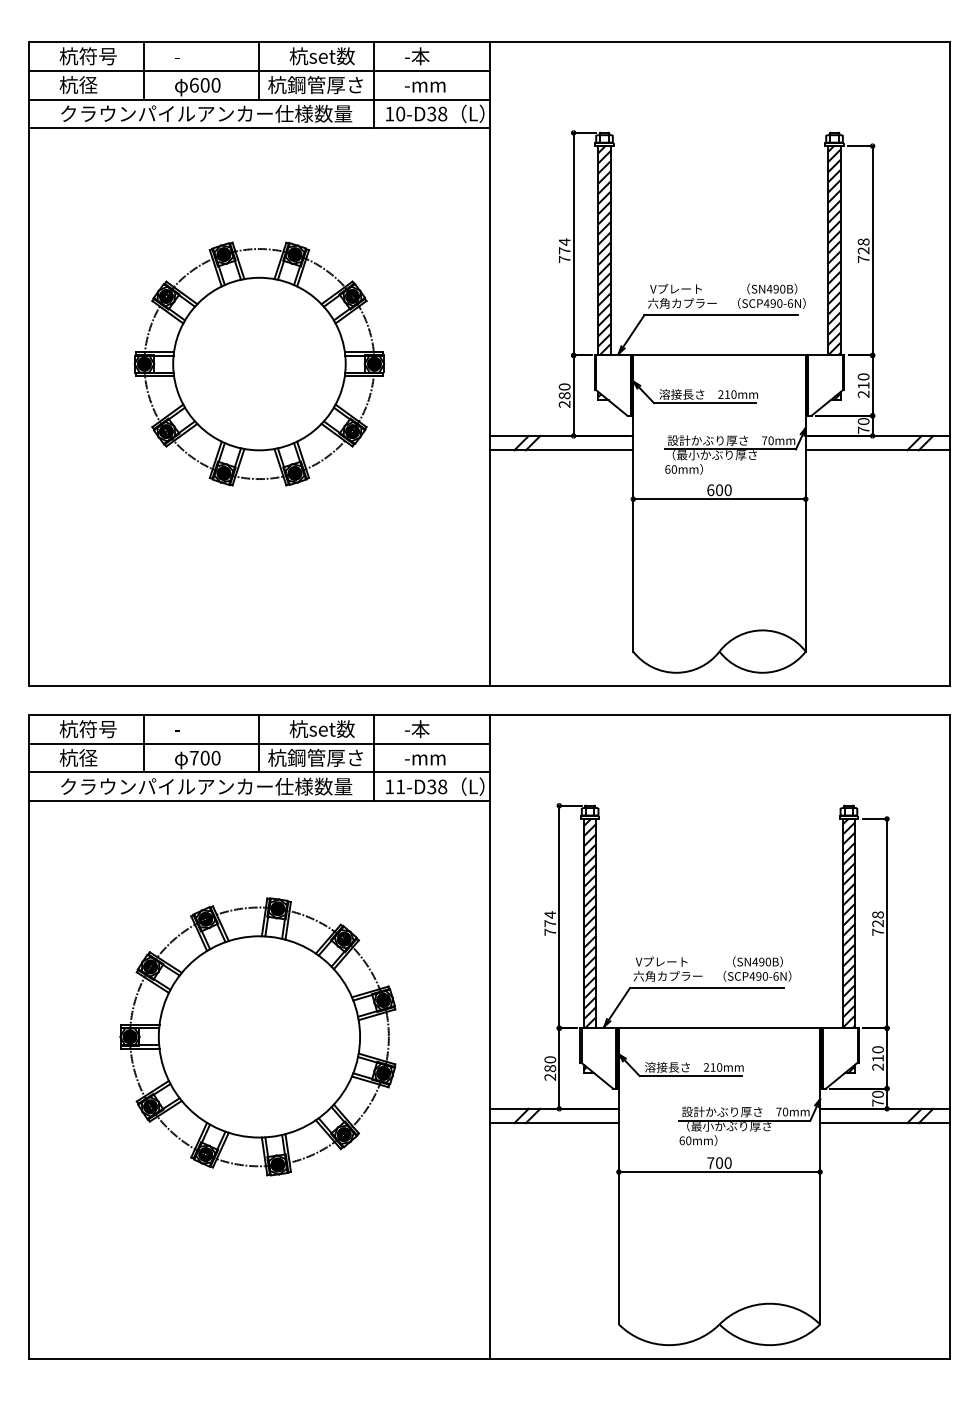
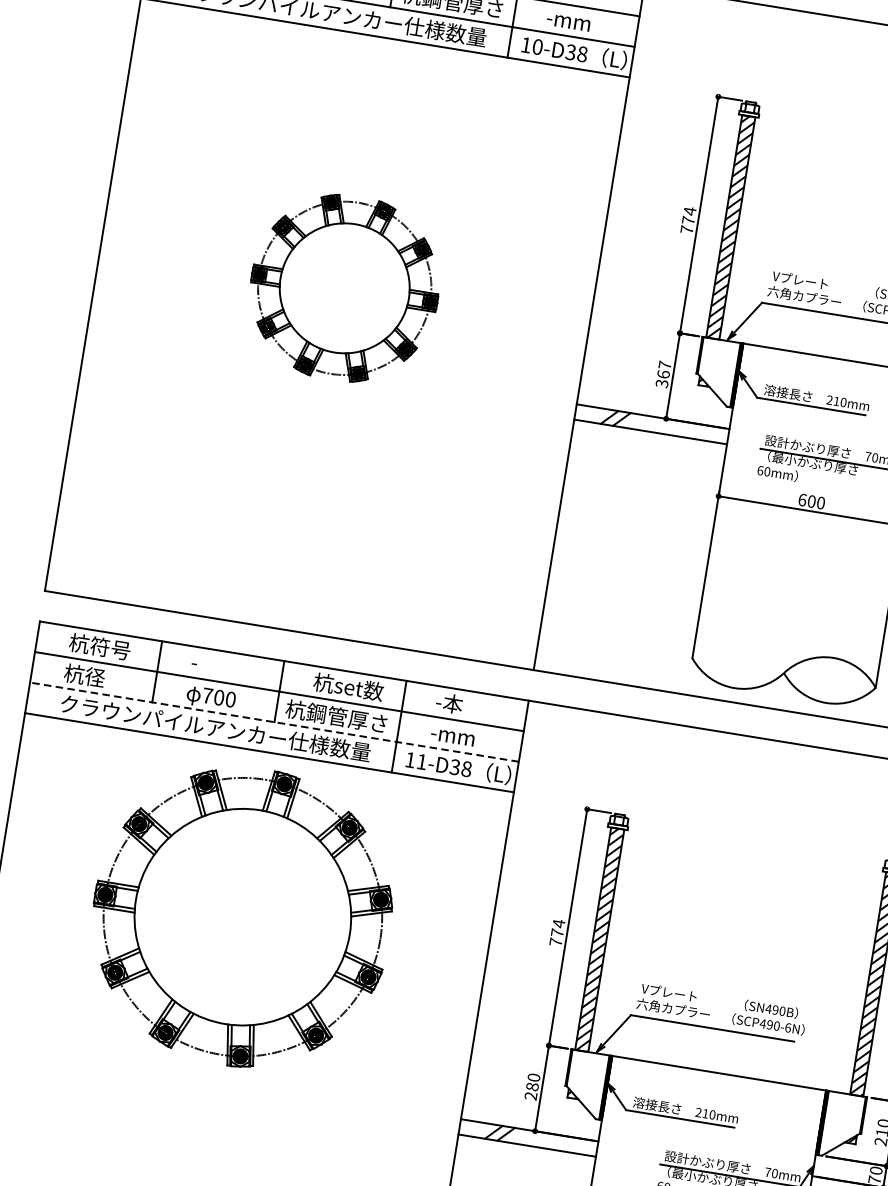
part: (259, 363) -> (344, 287), size x0.7
text: (564, 395) -> (663, 374), 280 -> 367
line: (258, 772) -> (273, 722), solid -> dashed
part: (257, 1036) -> (240, 916), moved

